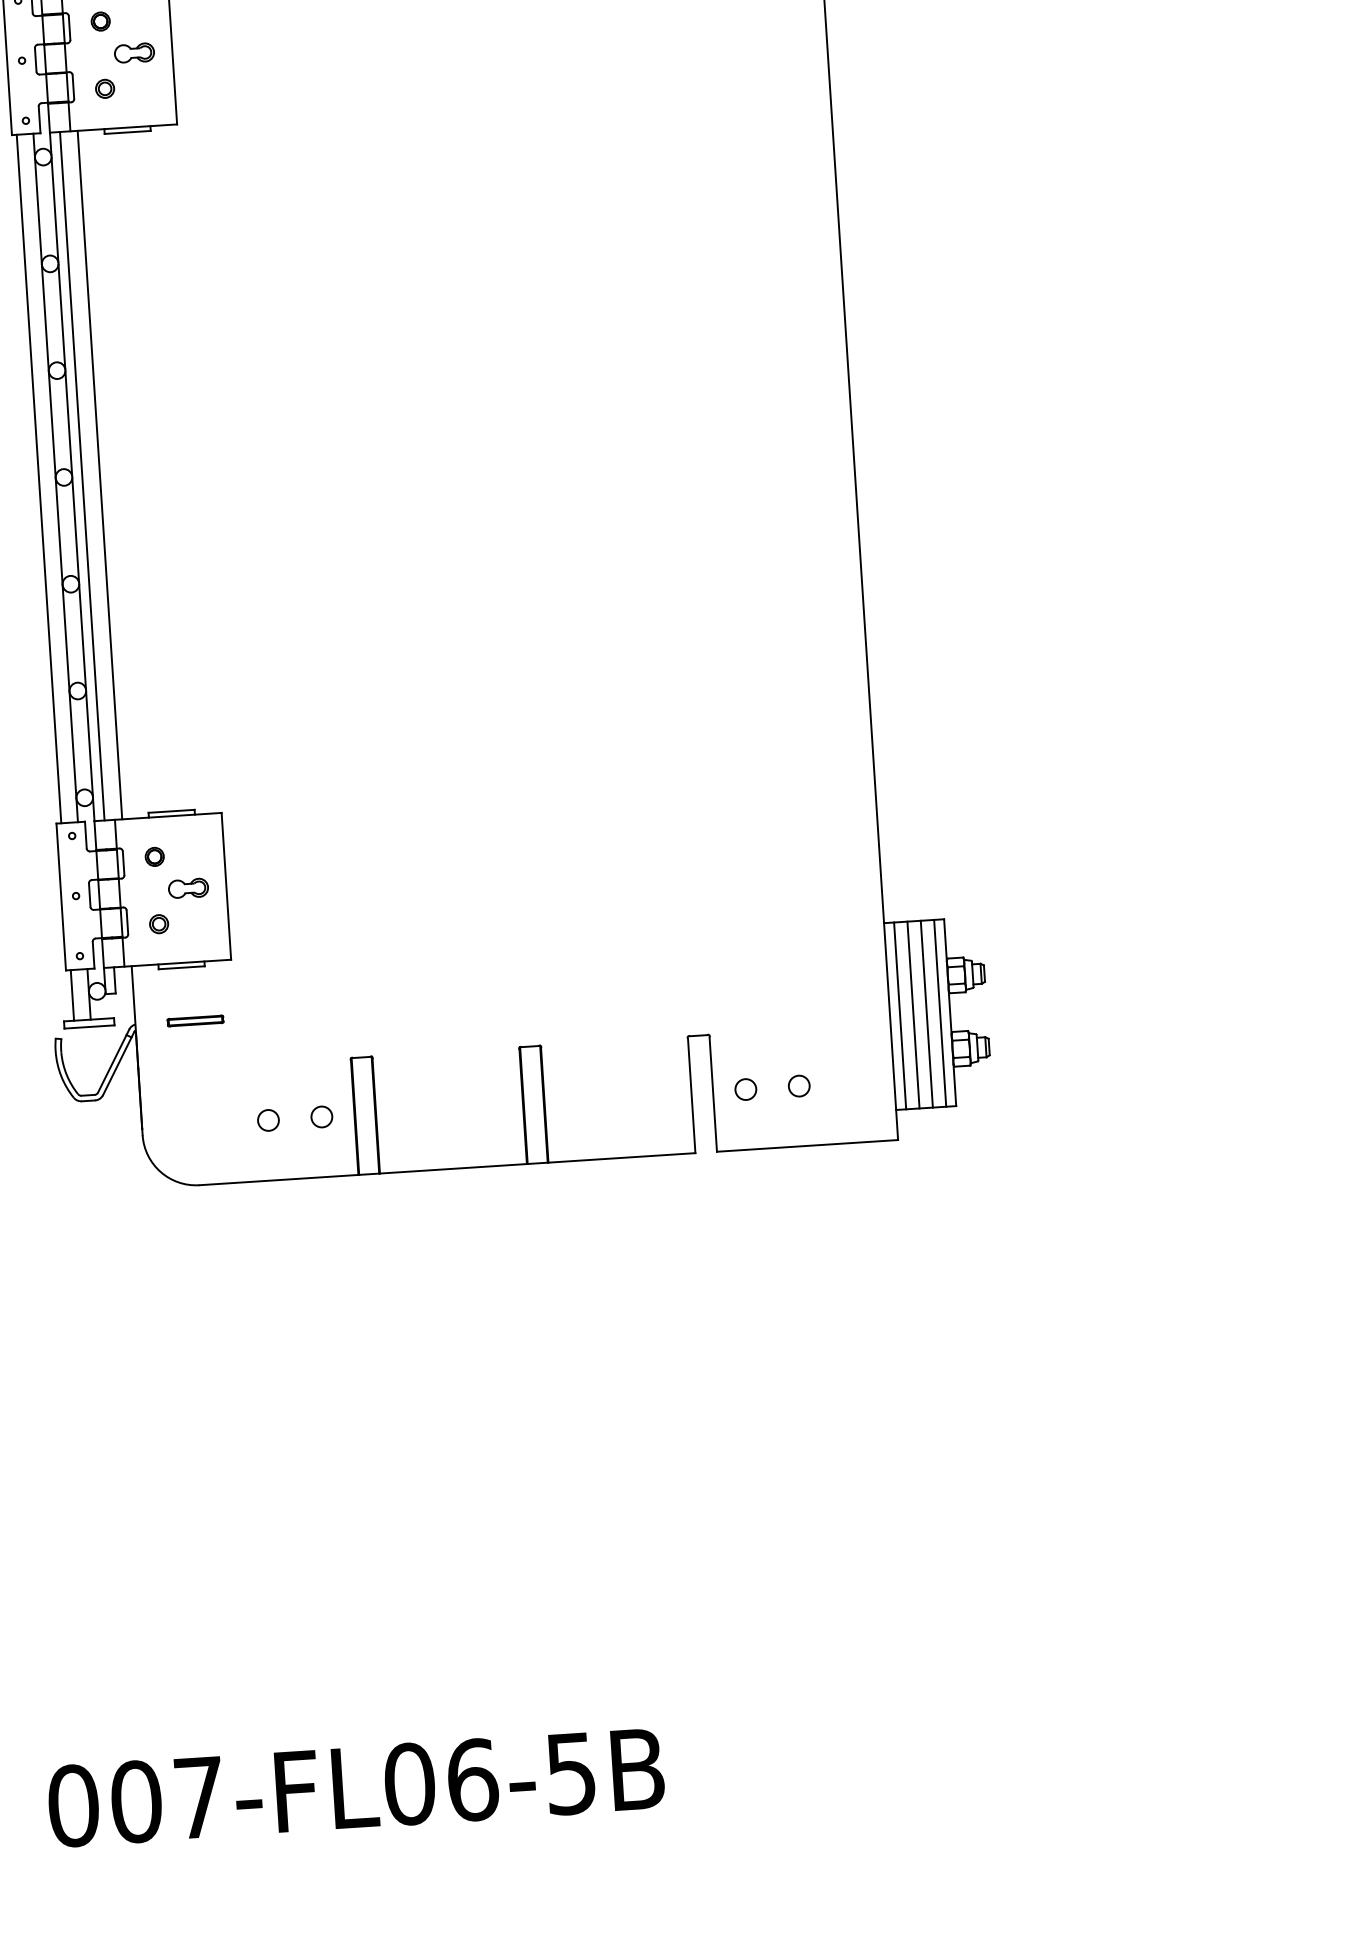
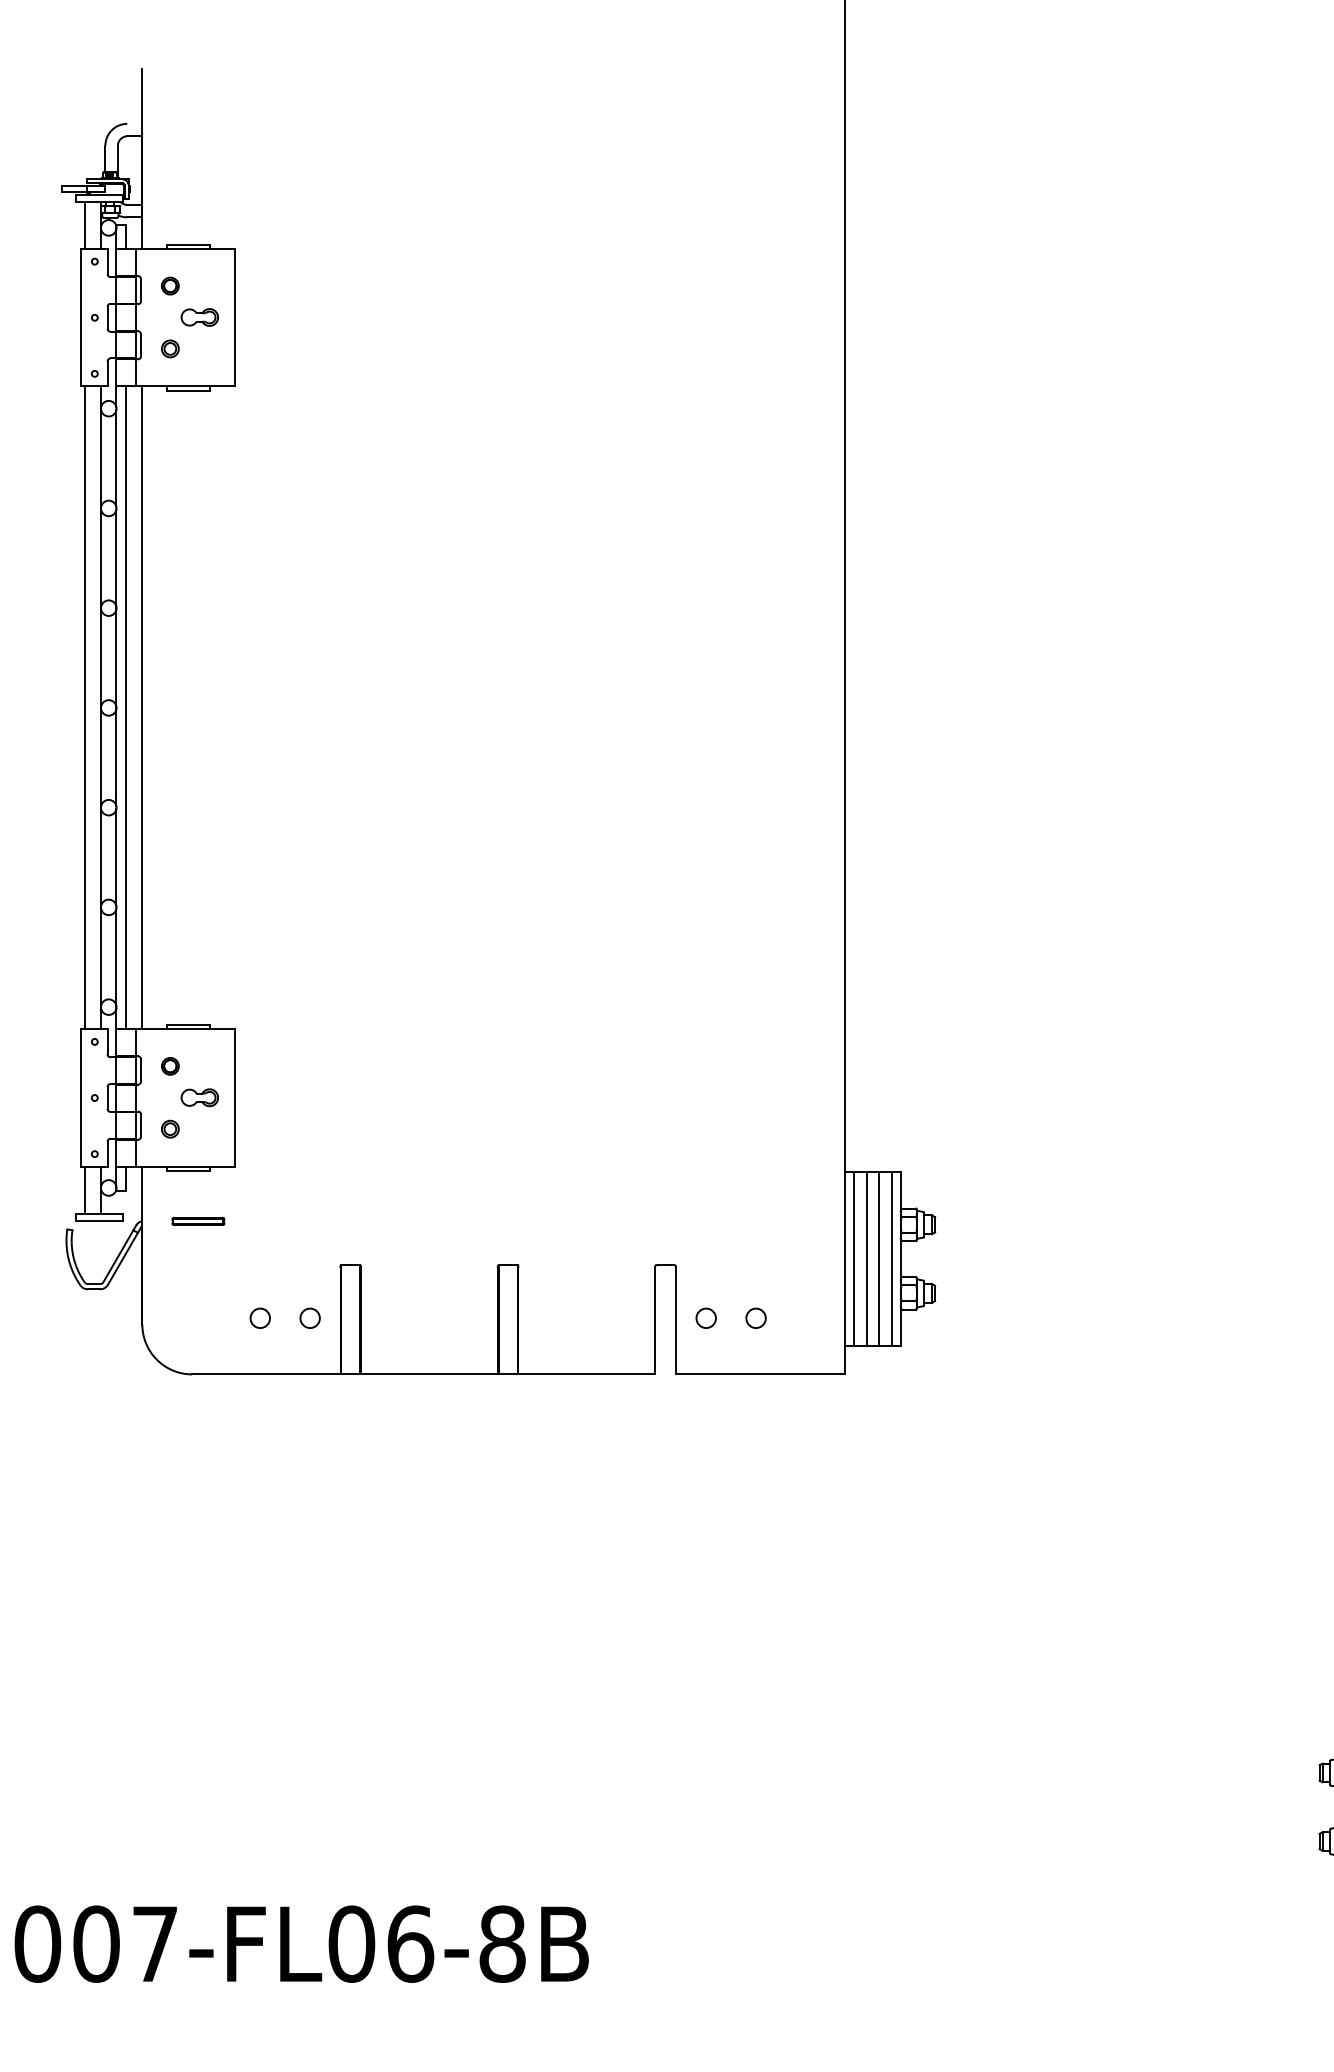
text: (571, 1772) -> (502, 1943), 007-FL06-5B -> 007-FL06-8B

